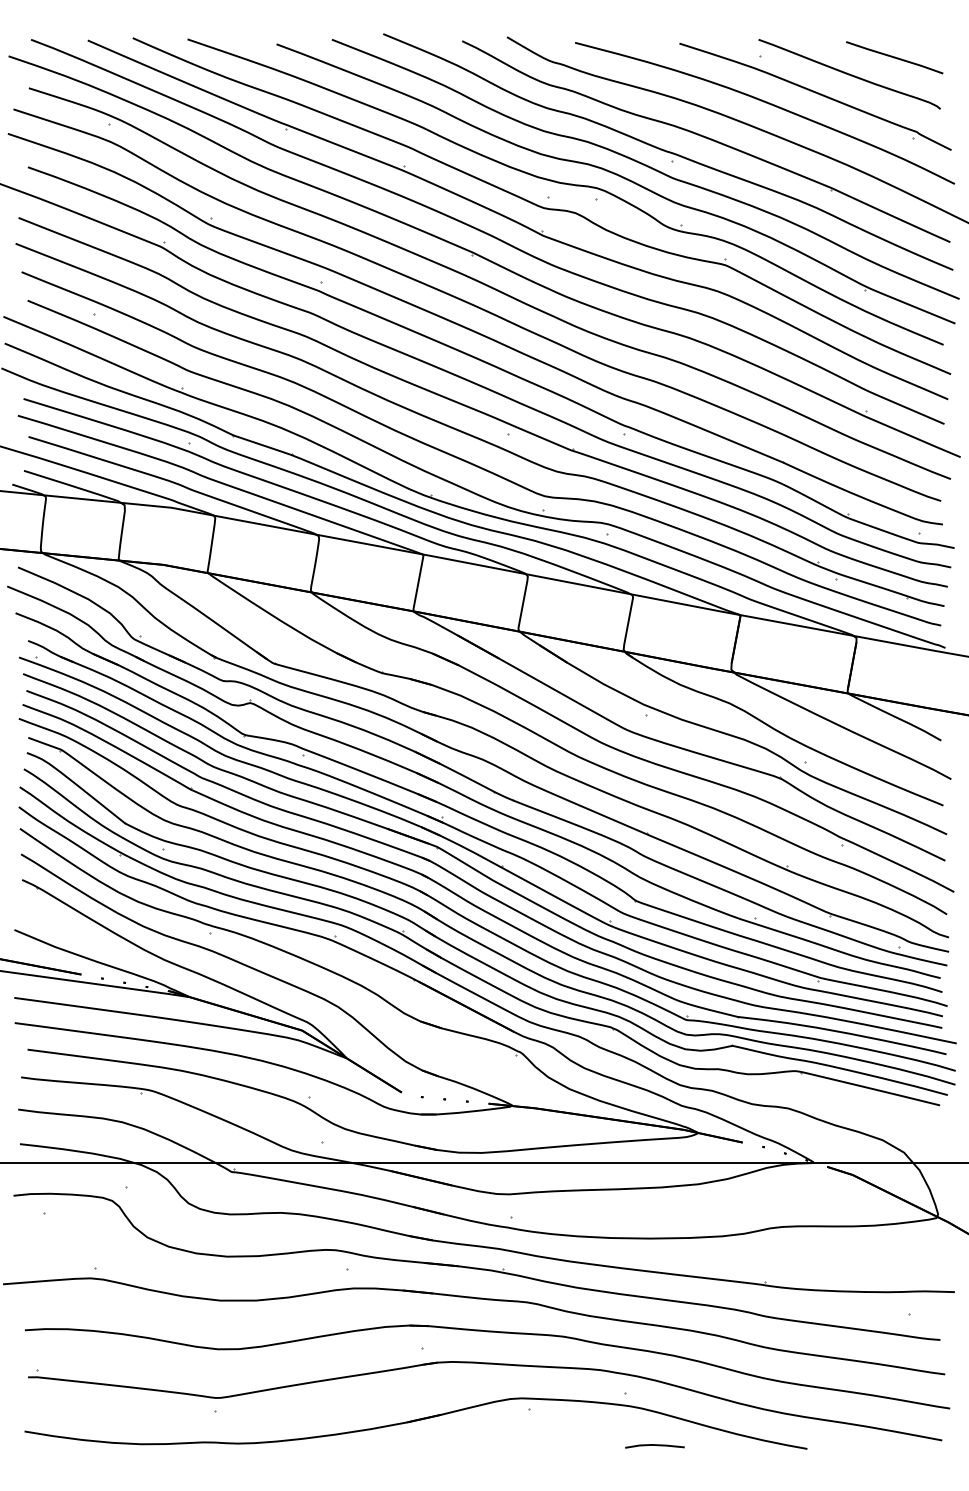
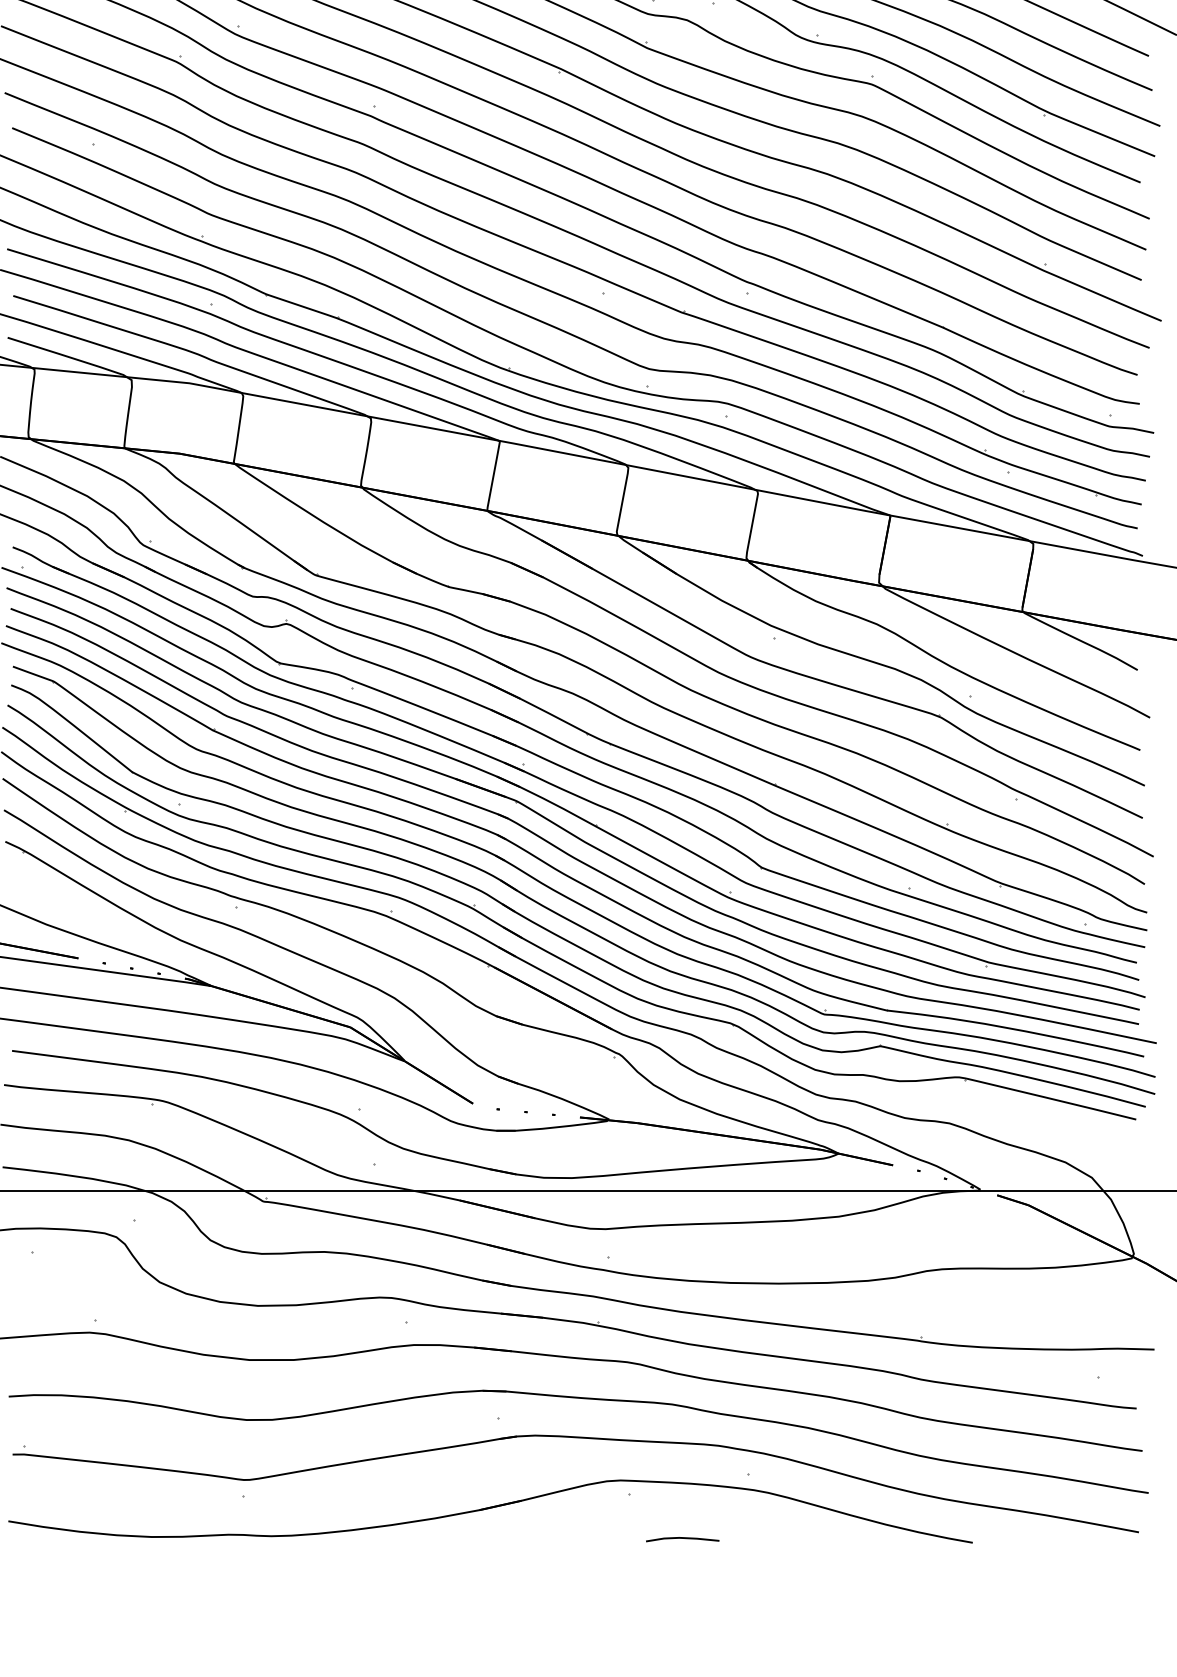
line: (654, 1445) -> (682, 1538), moved

